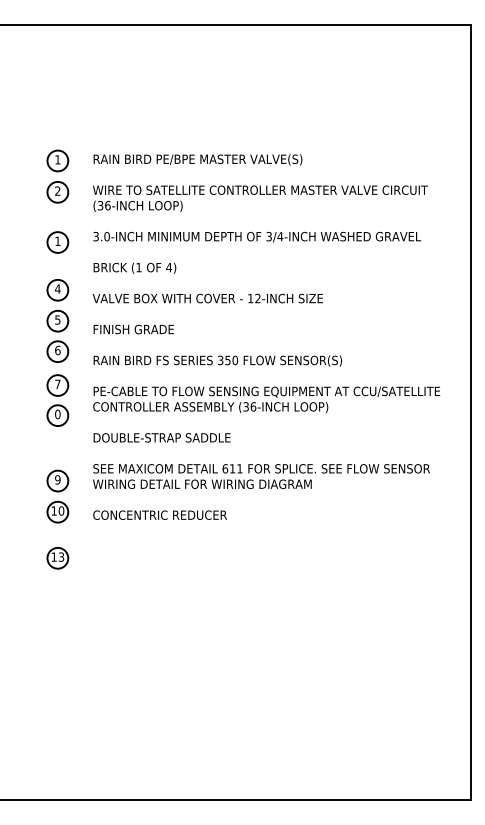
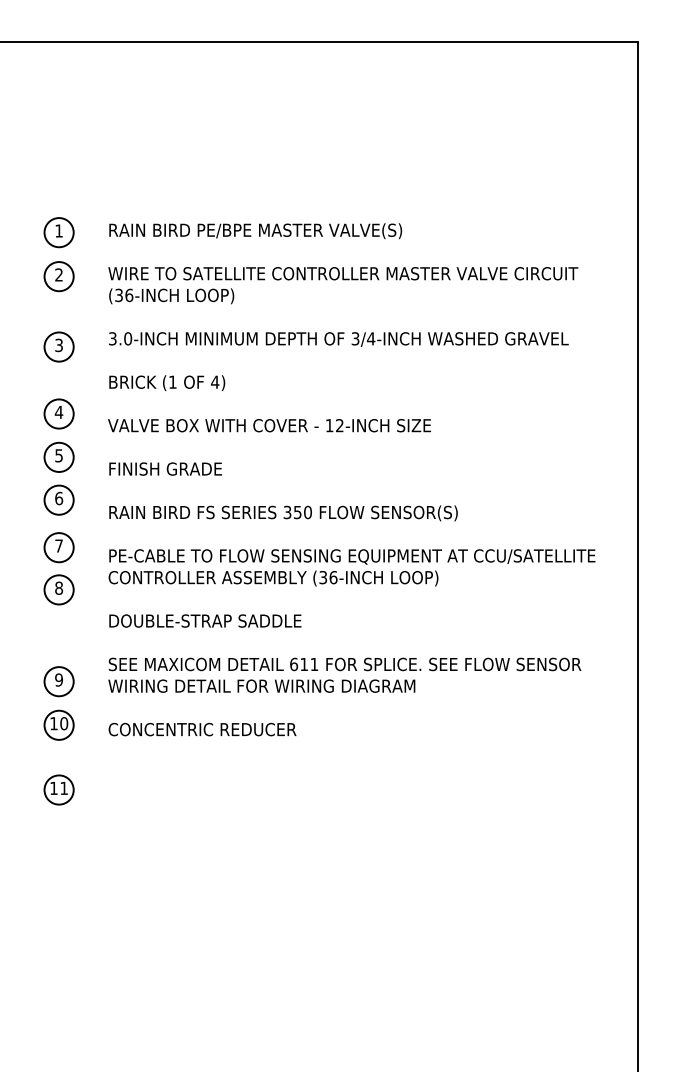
text: (57, 241) -> (58, 345), 1 -> 3
text: (57, 414) -> (58, 588), 0 -> 8
text: (61, 556) -> (64, 787), 13 -> 11

